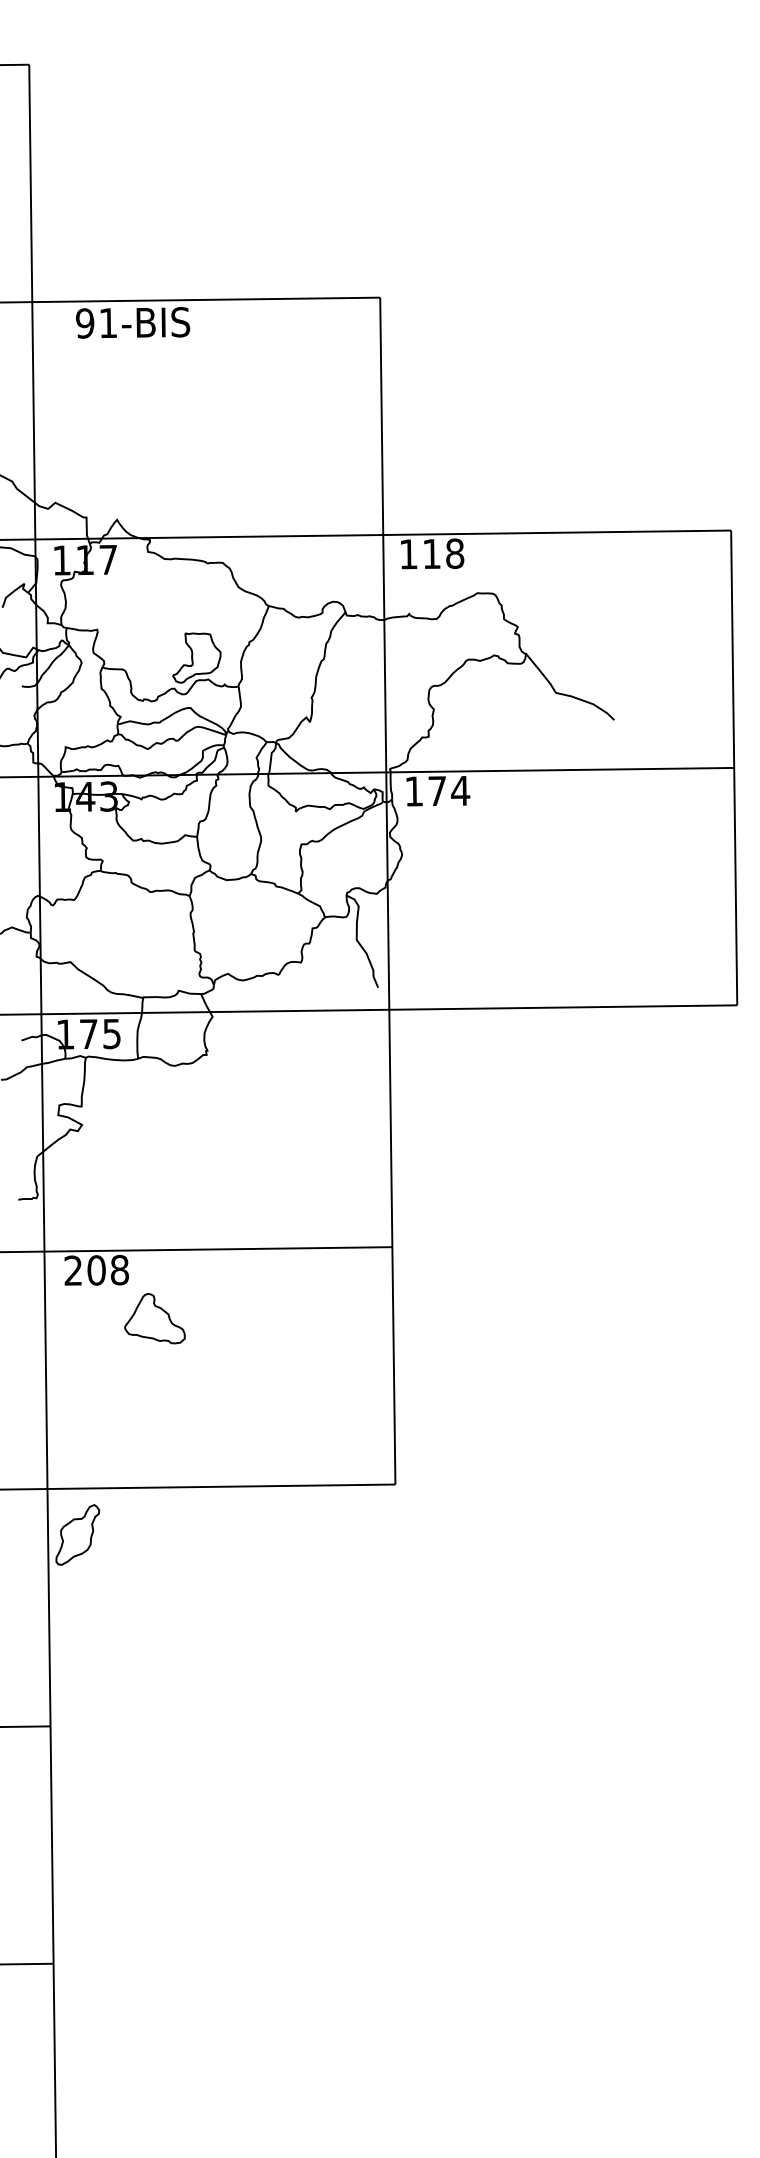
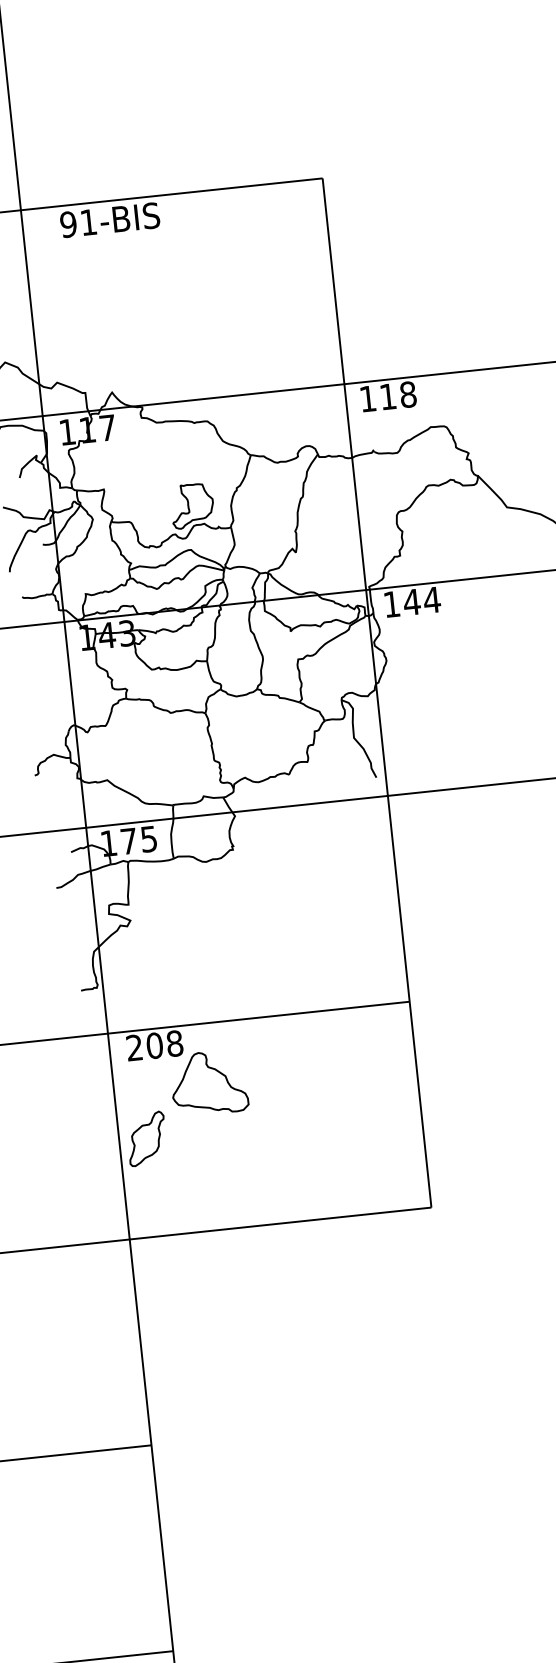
text: (437, 790) -> (412, 601), 174 -> 144
part: (154, 1318) -> (208, 1082), size x1.43
part: (77, 1534) -> (146, 1138), moved

